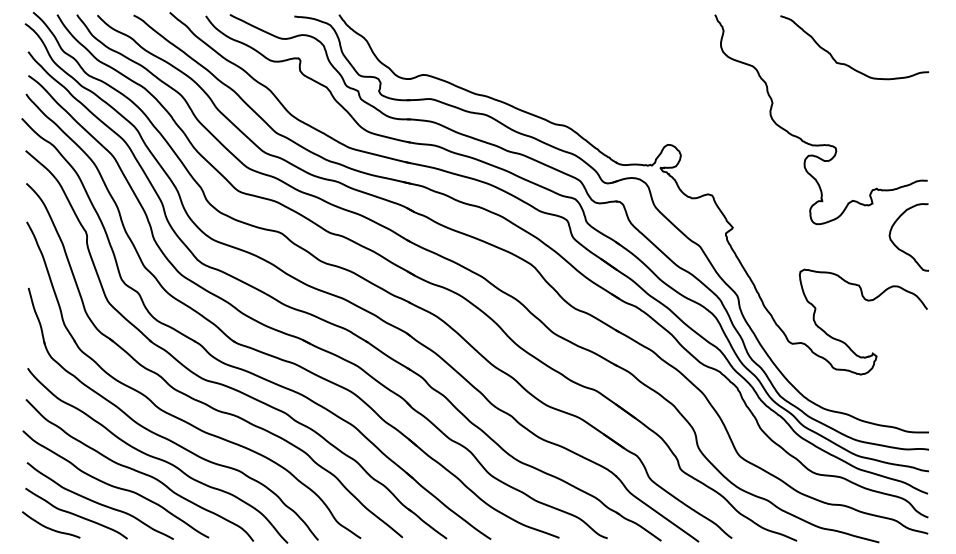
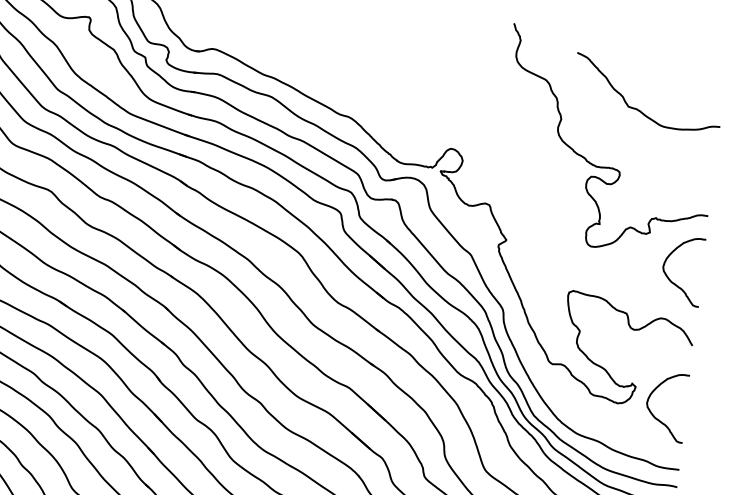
curve: (845, 63) -> (637, 108), moved
curve: (901, 384) -> (657, 418), added

